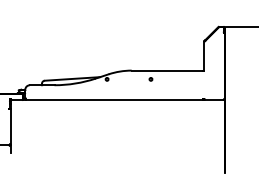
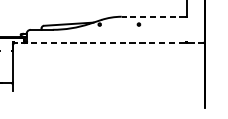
line: (167, 70) -> (153, 16), solid -> dashed
line: (117, 99) -> (109, 42), solid -> dashed

